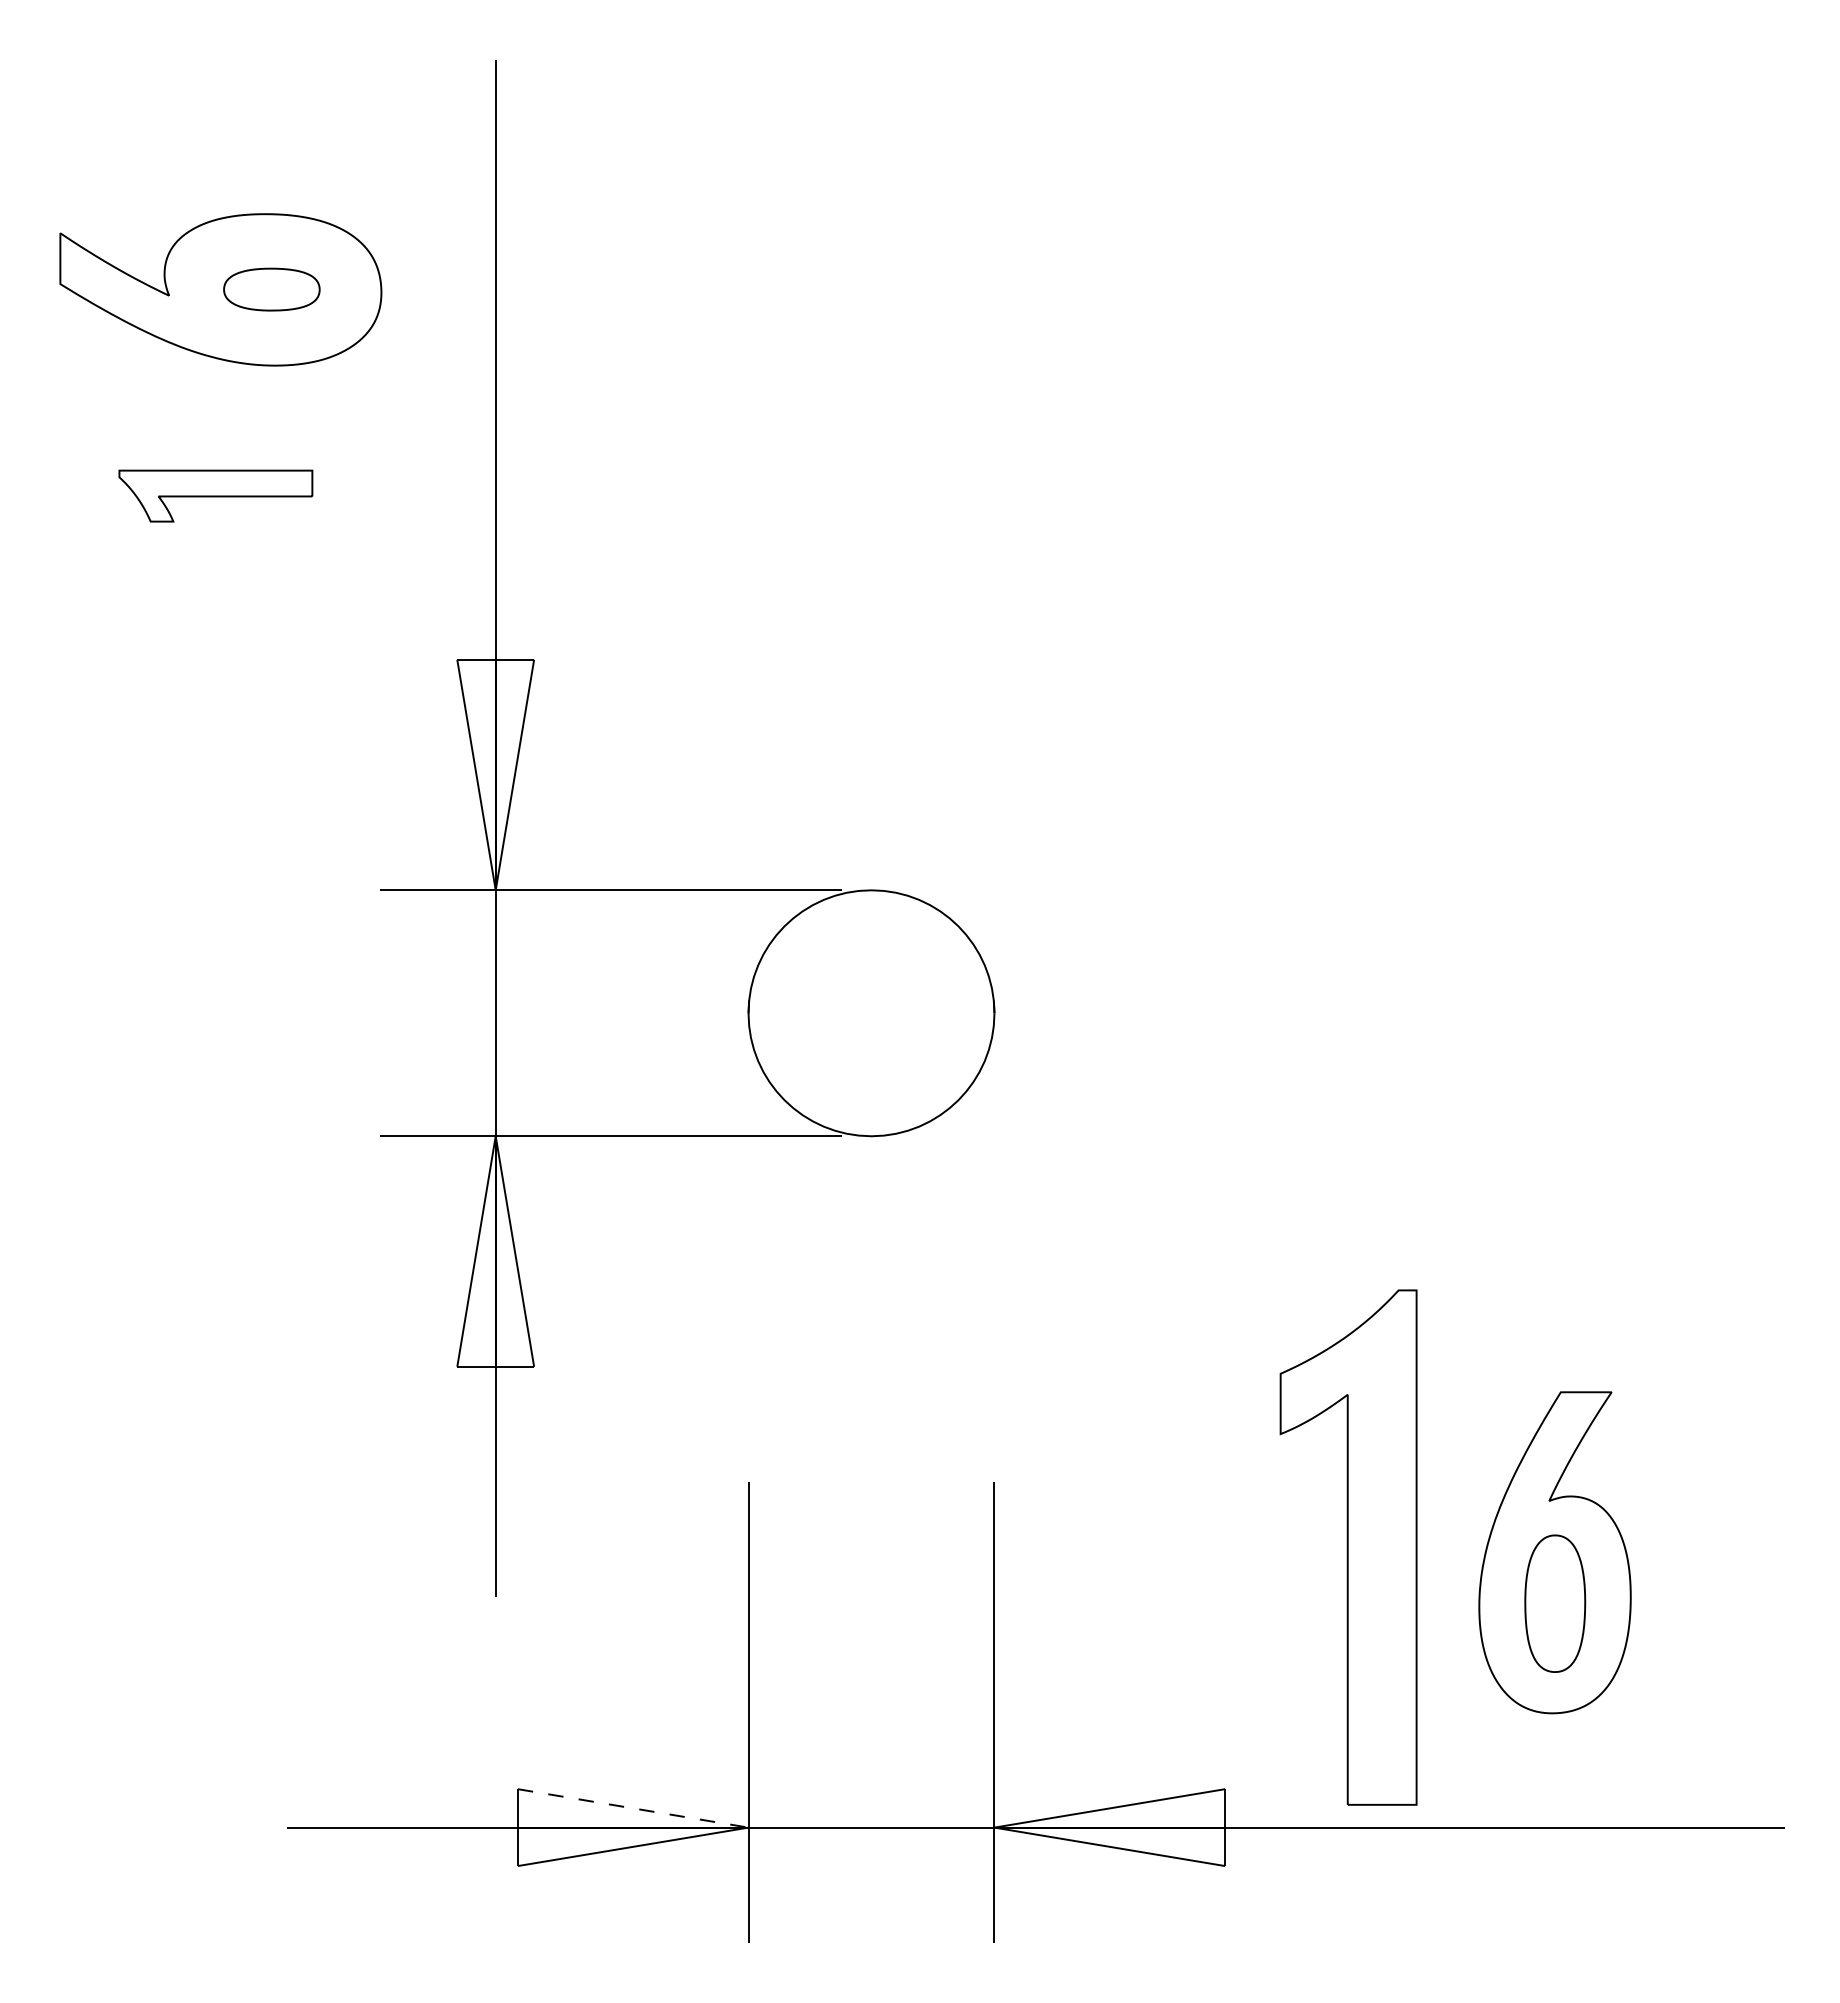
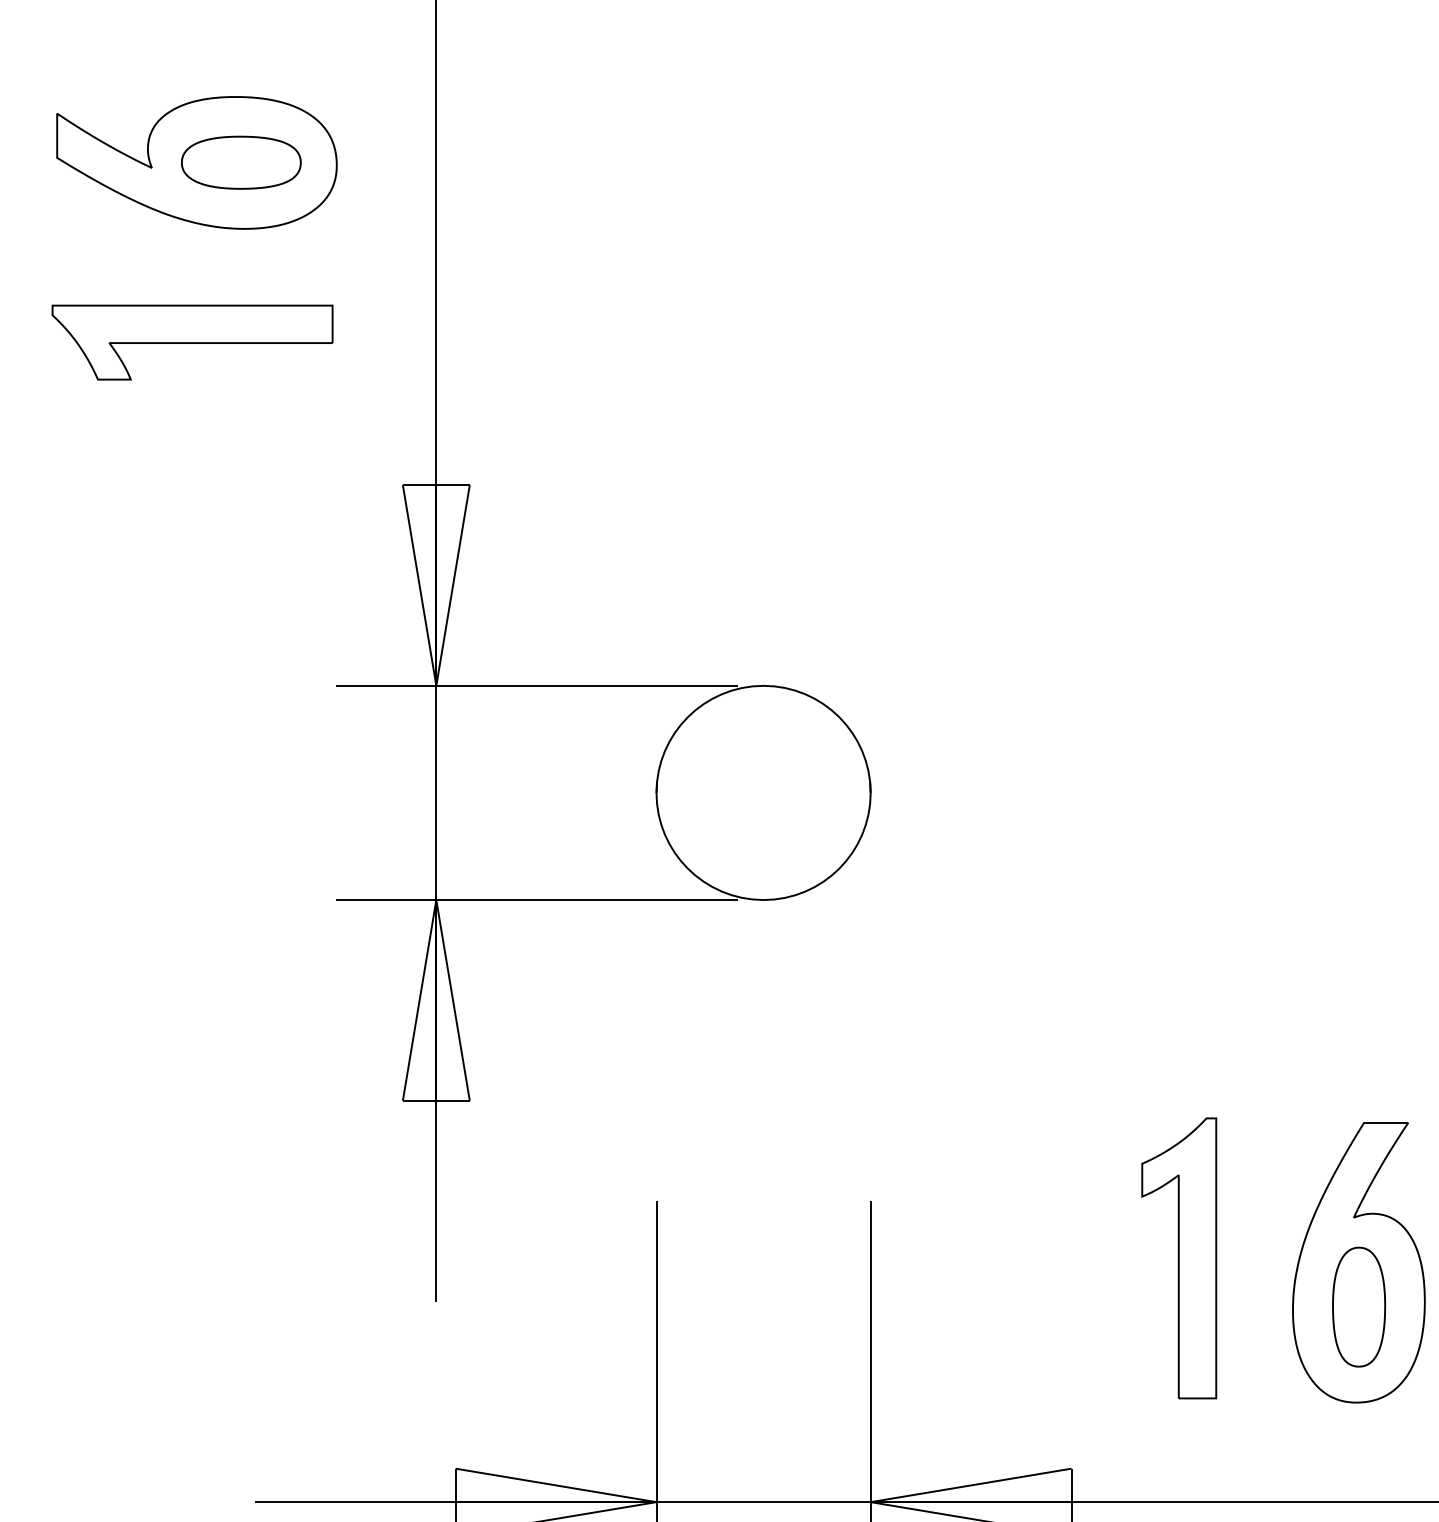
part: (271, 289) -> (241, 162), size x1.43
part: (215, 495) -> (192, 342), size x1.67
part: (1348, 1547) -> (1179, 1258), size x0.62
line: (633, 1808) -> (556, 1485), dashed -> solid

